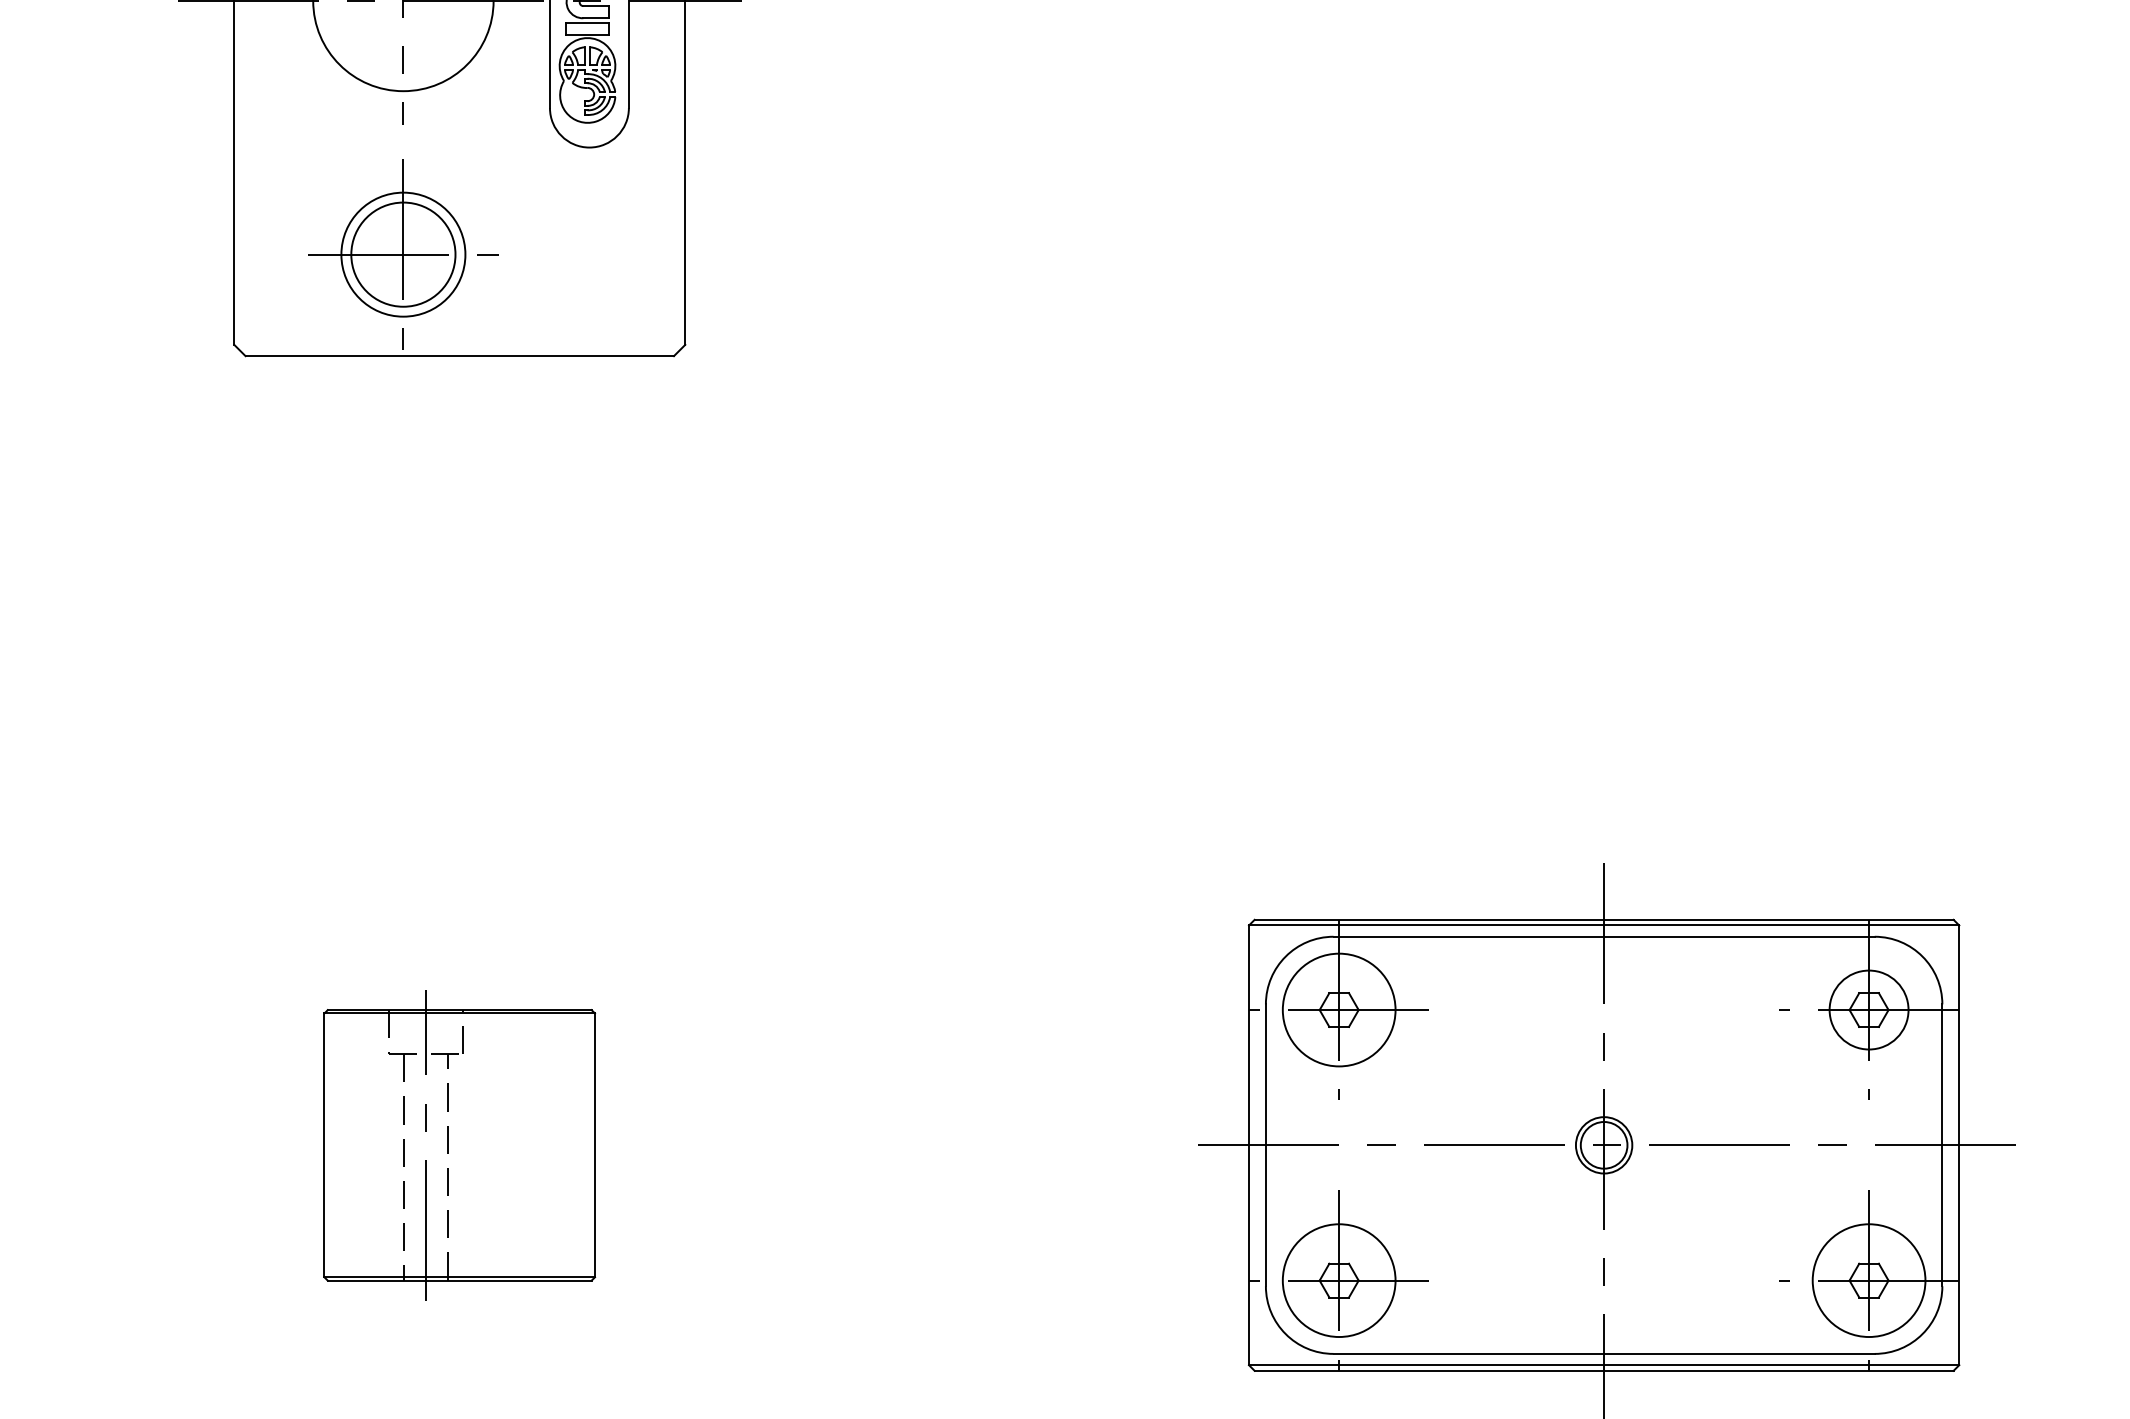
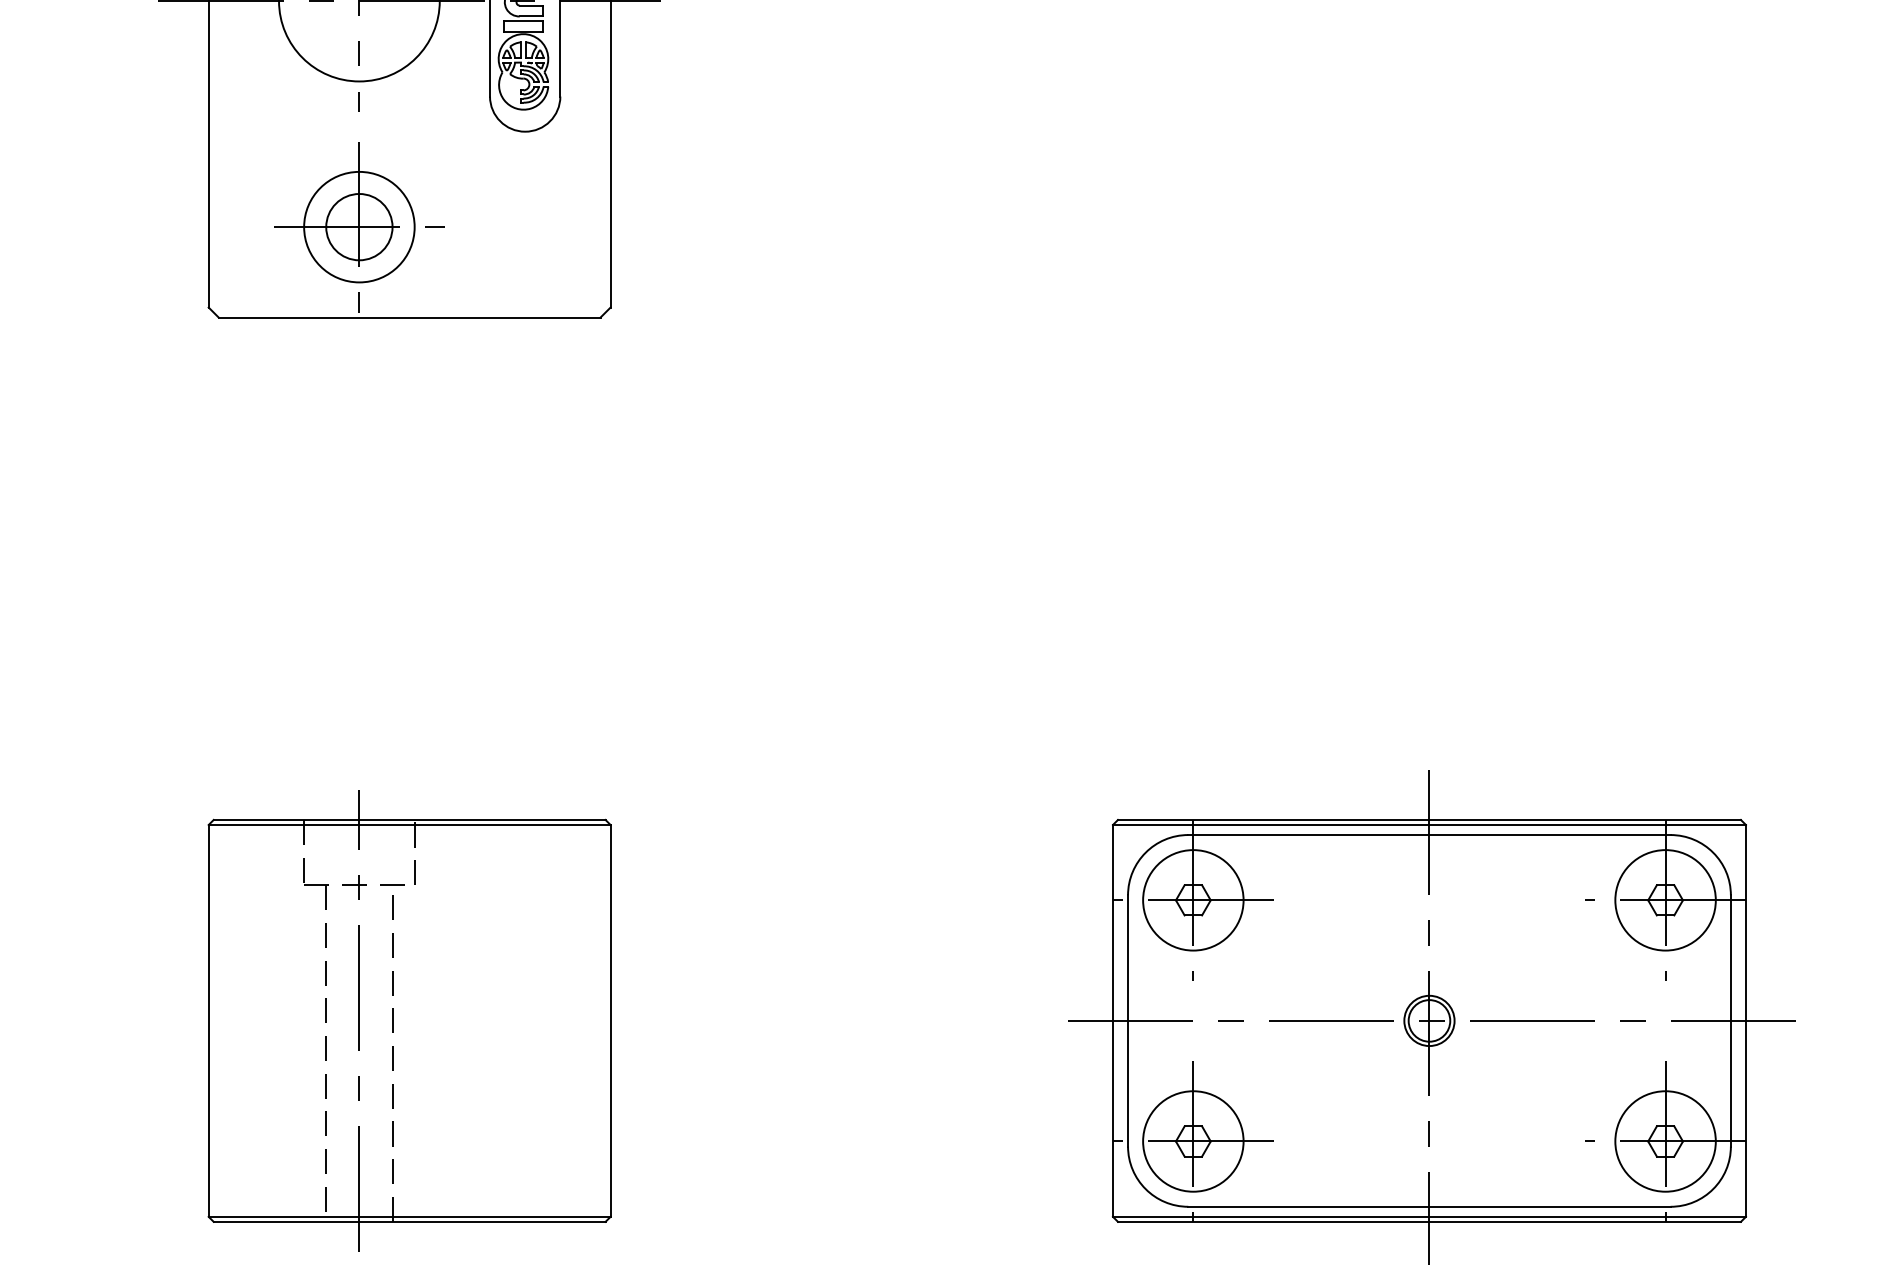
circle: (403, 255) -> (359, 227), size x0.71
circle: (1868, 1010) -> (1665, 900), size x1.43
part: (459, 1144) -> (409, 1020), size x1.67

